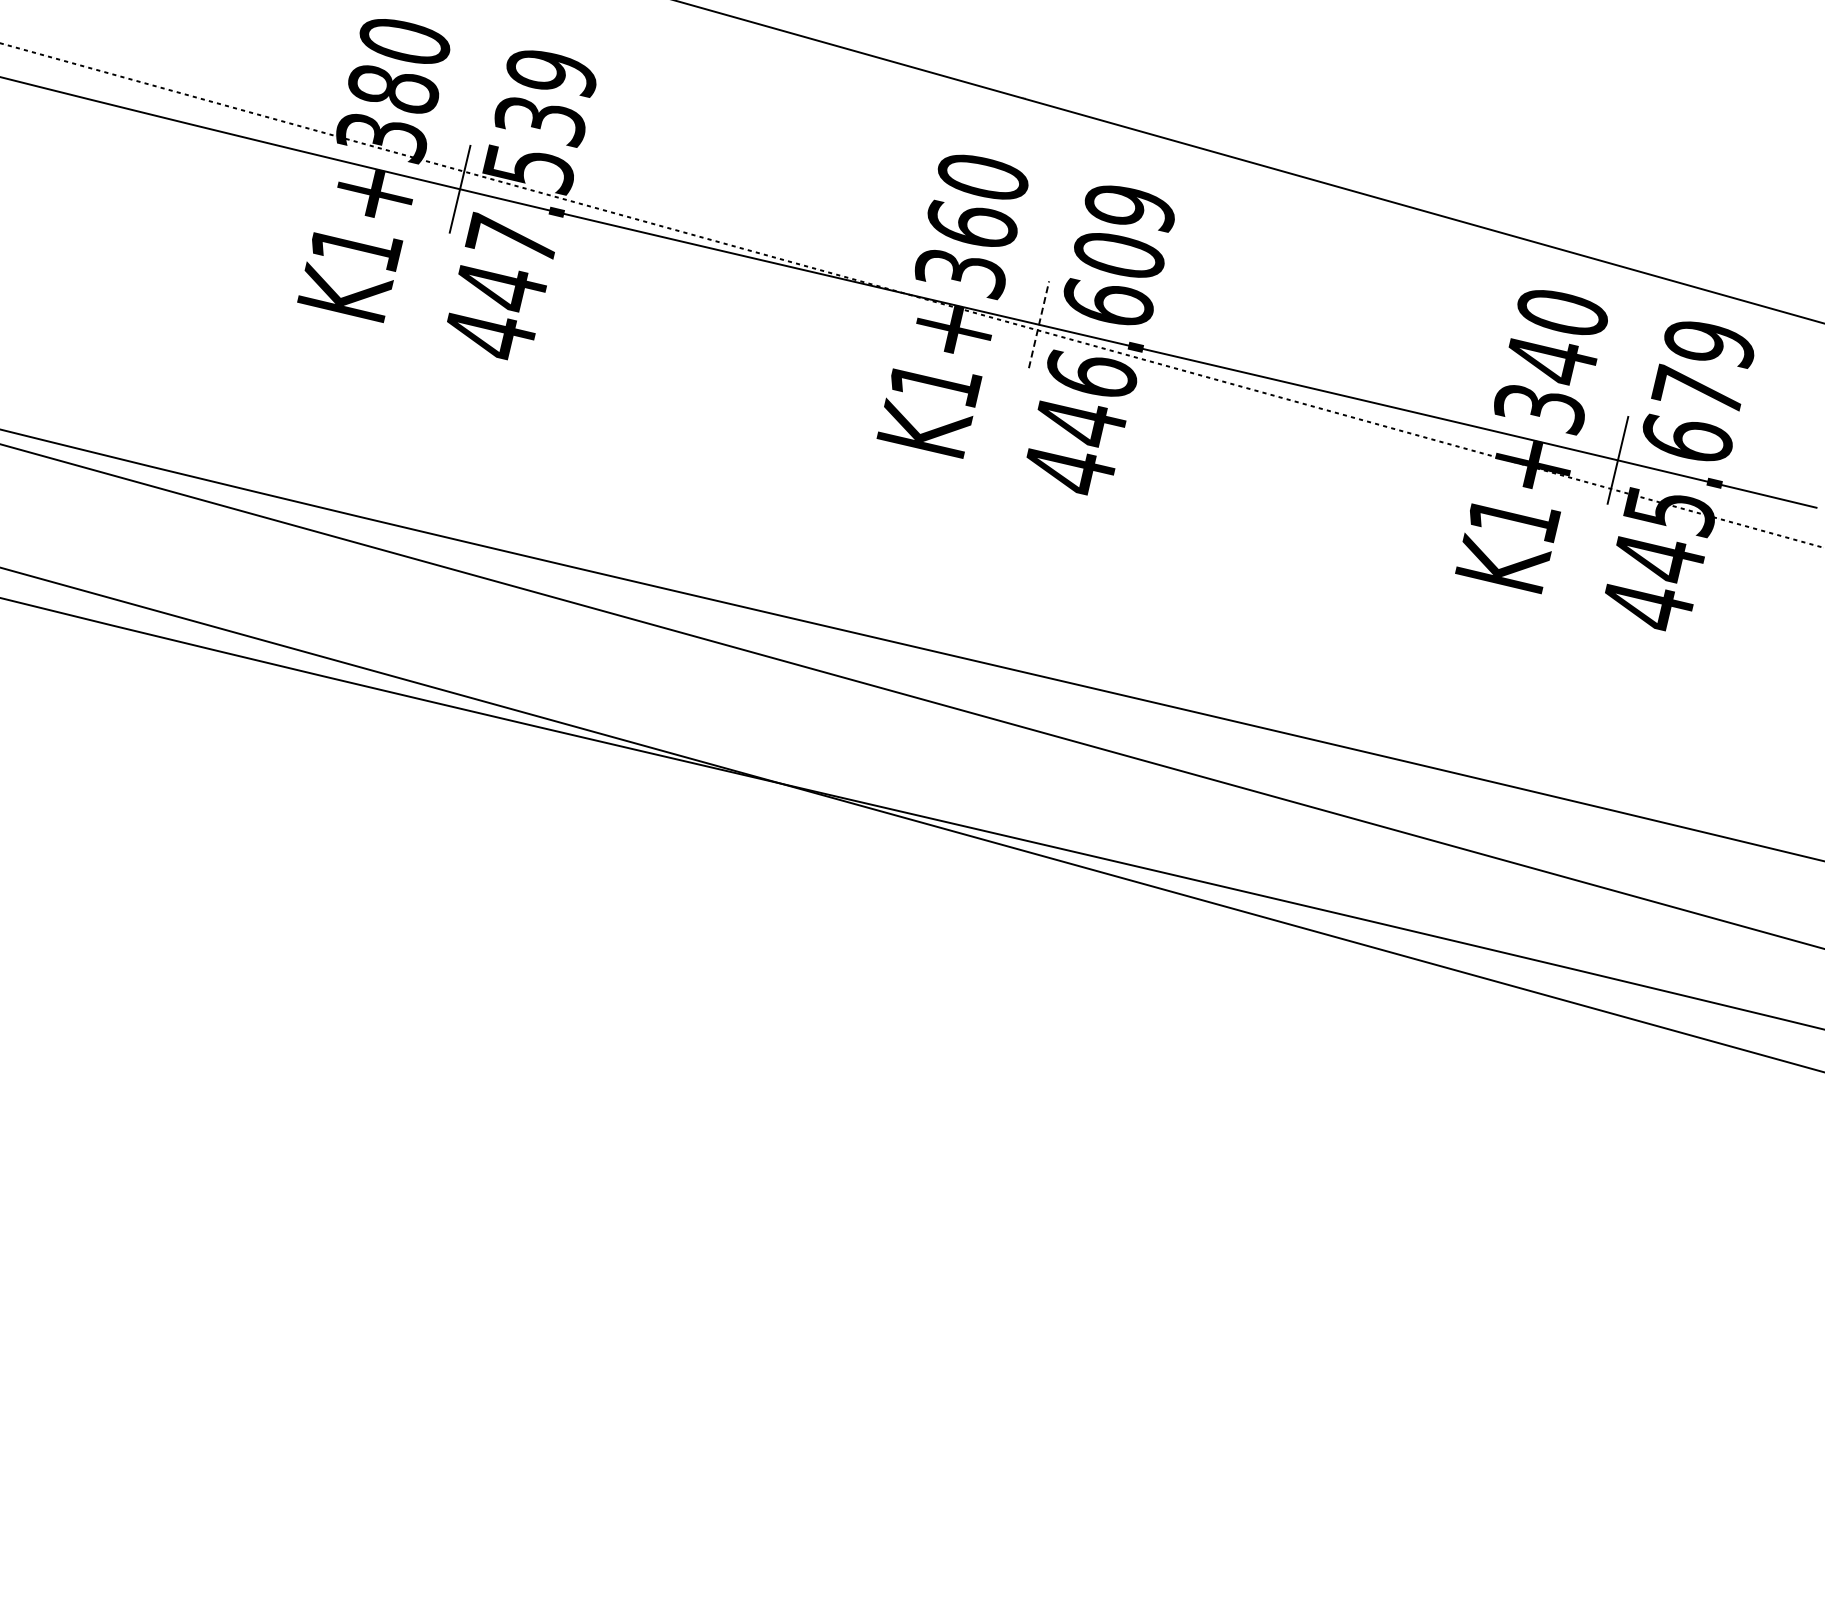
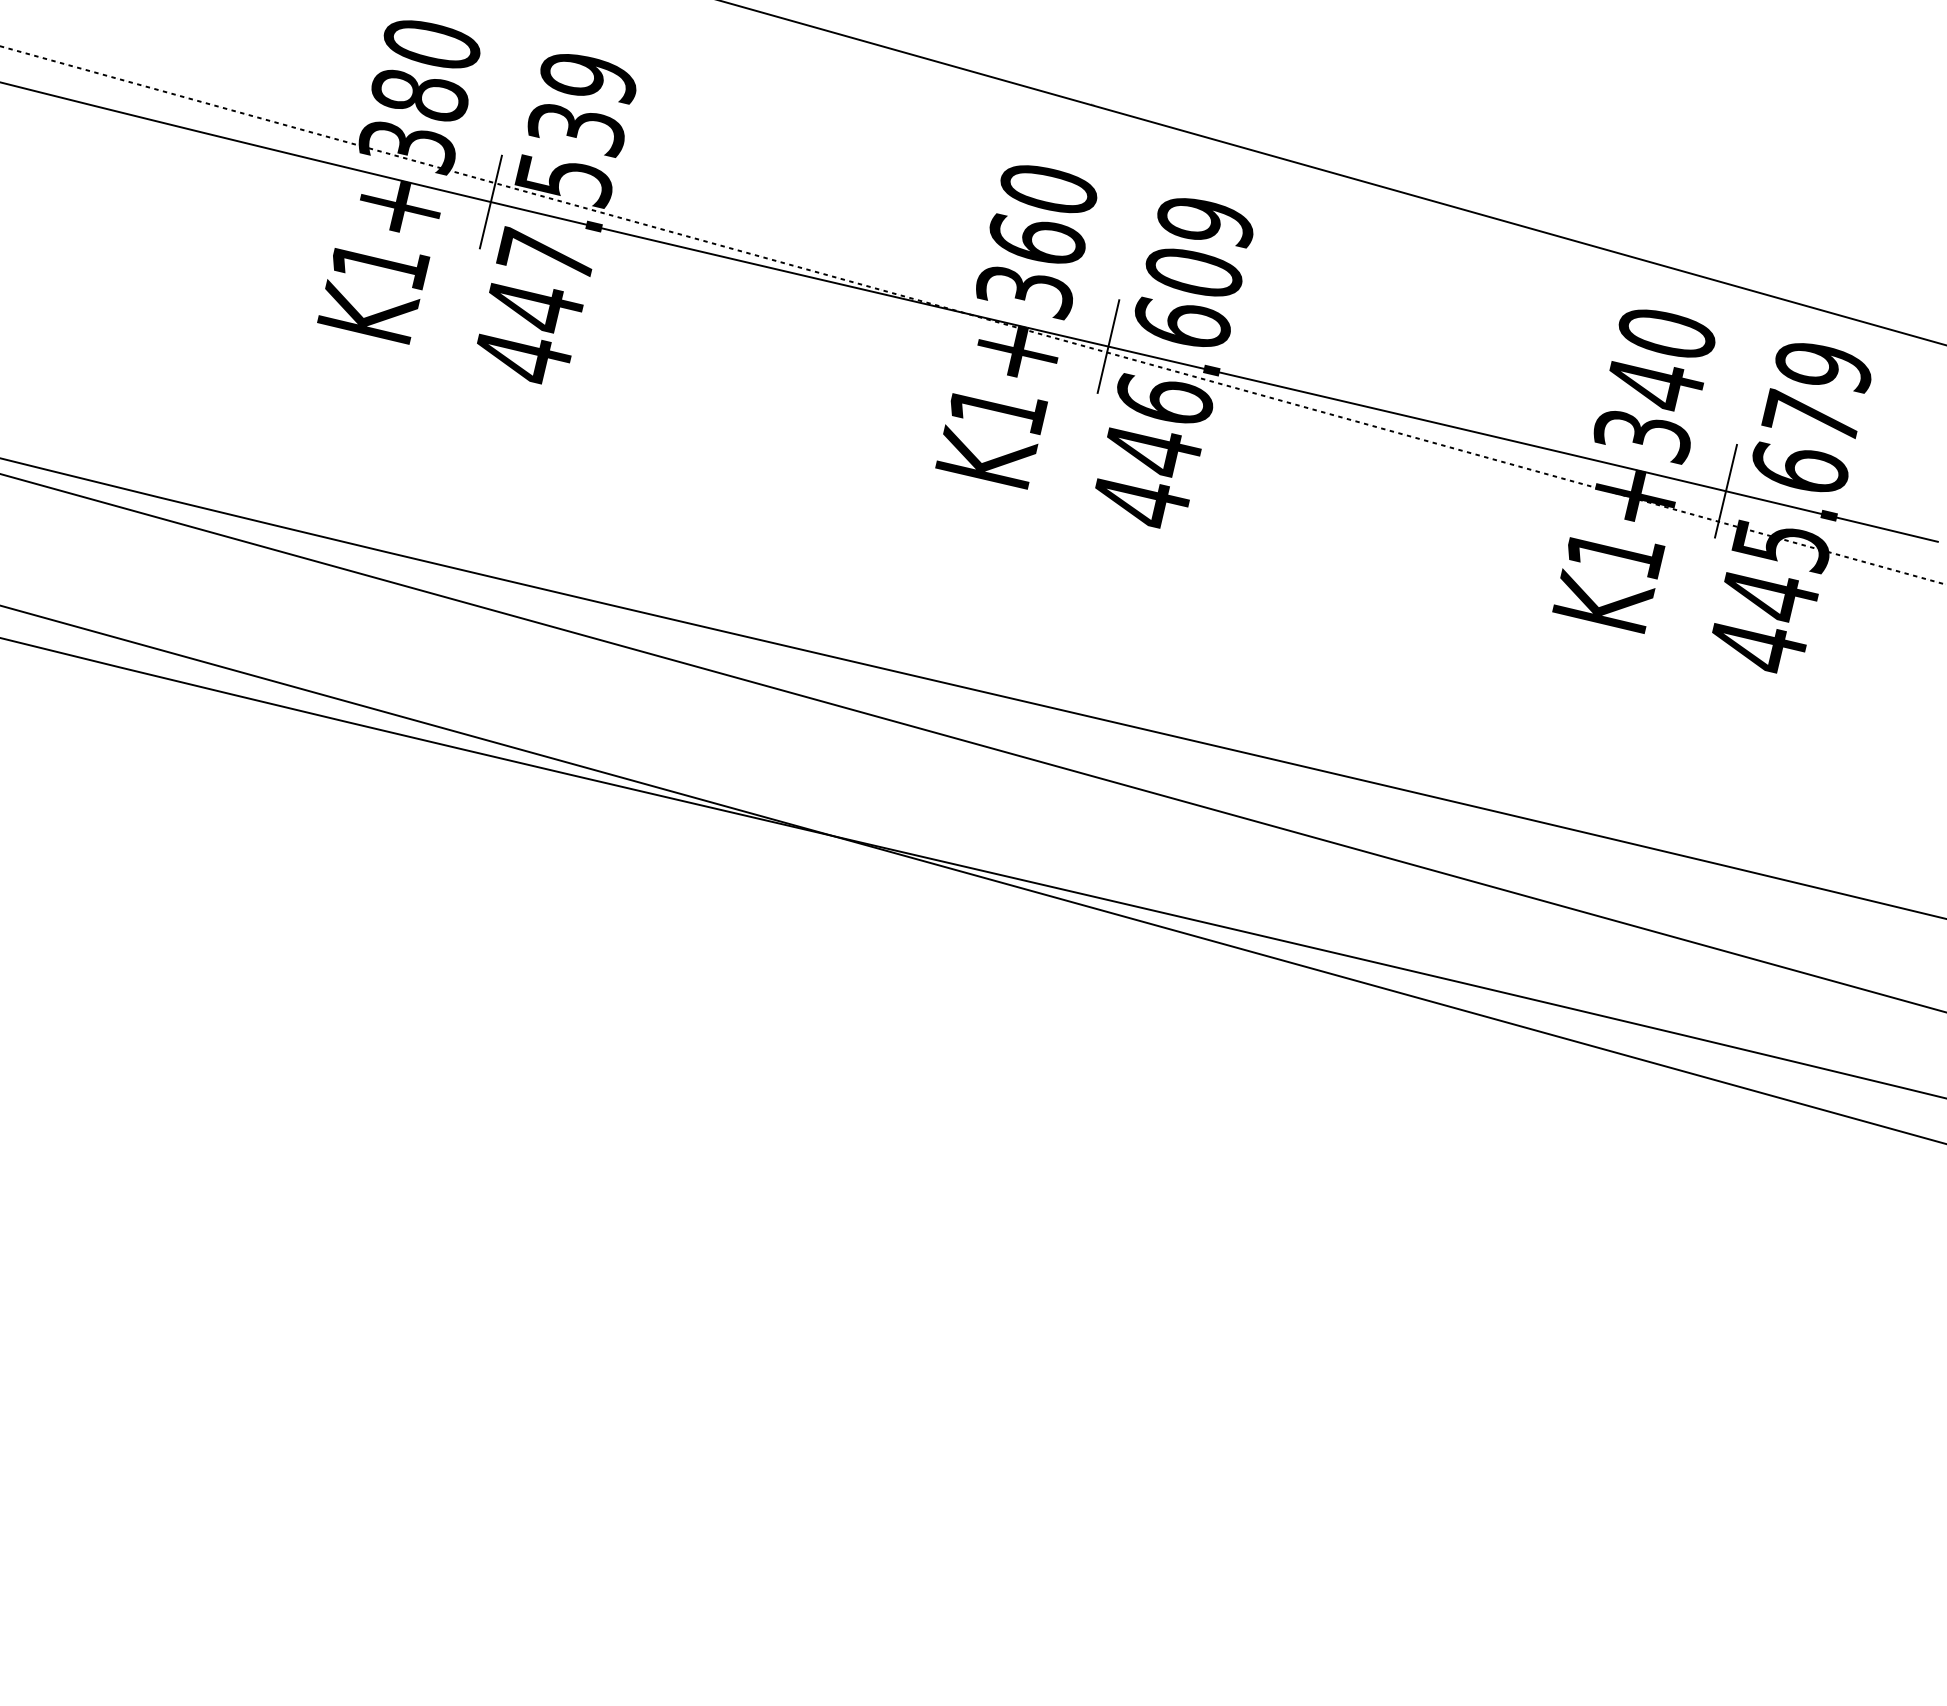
line: (1039, 324) -> (1108, 346), dashed -> solid

